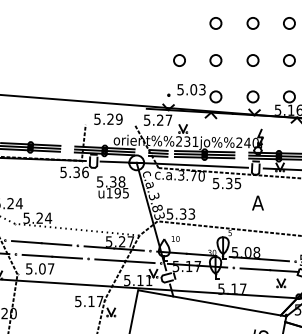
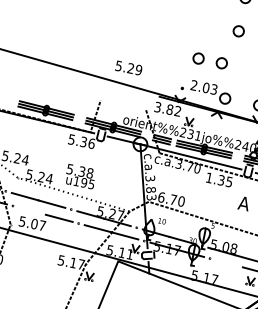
circle: (215, 60) -> (221, 63), moved
text: (180, 89) -> (194, 85), 5.03 -> 2.03
text: (108, 118) -> (129, 67), moved
text: (158, 119) -> (168, 108), 5.27 -> 3.82
text: (215, 183) -> (208, 177), 5.35 -> 1.35
text: (112, 187) -> (80, 176), moved
text: (180, 213) -> (171, 198), 5.33 -> 6.70
line: (37, 255) -> (32, 210), removed
line: (255, 269) -> (229, 263), removed

